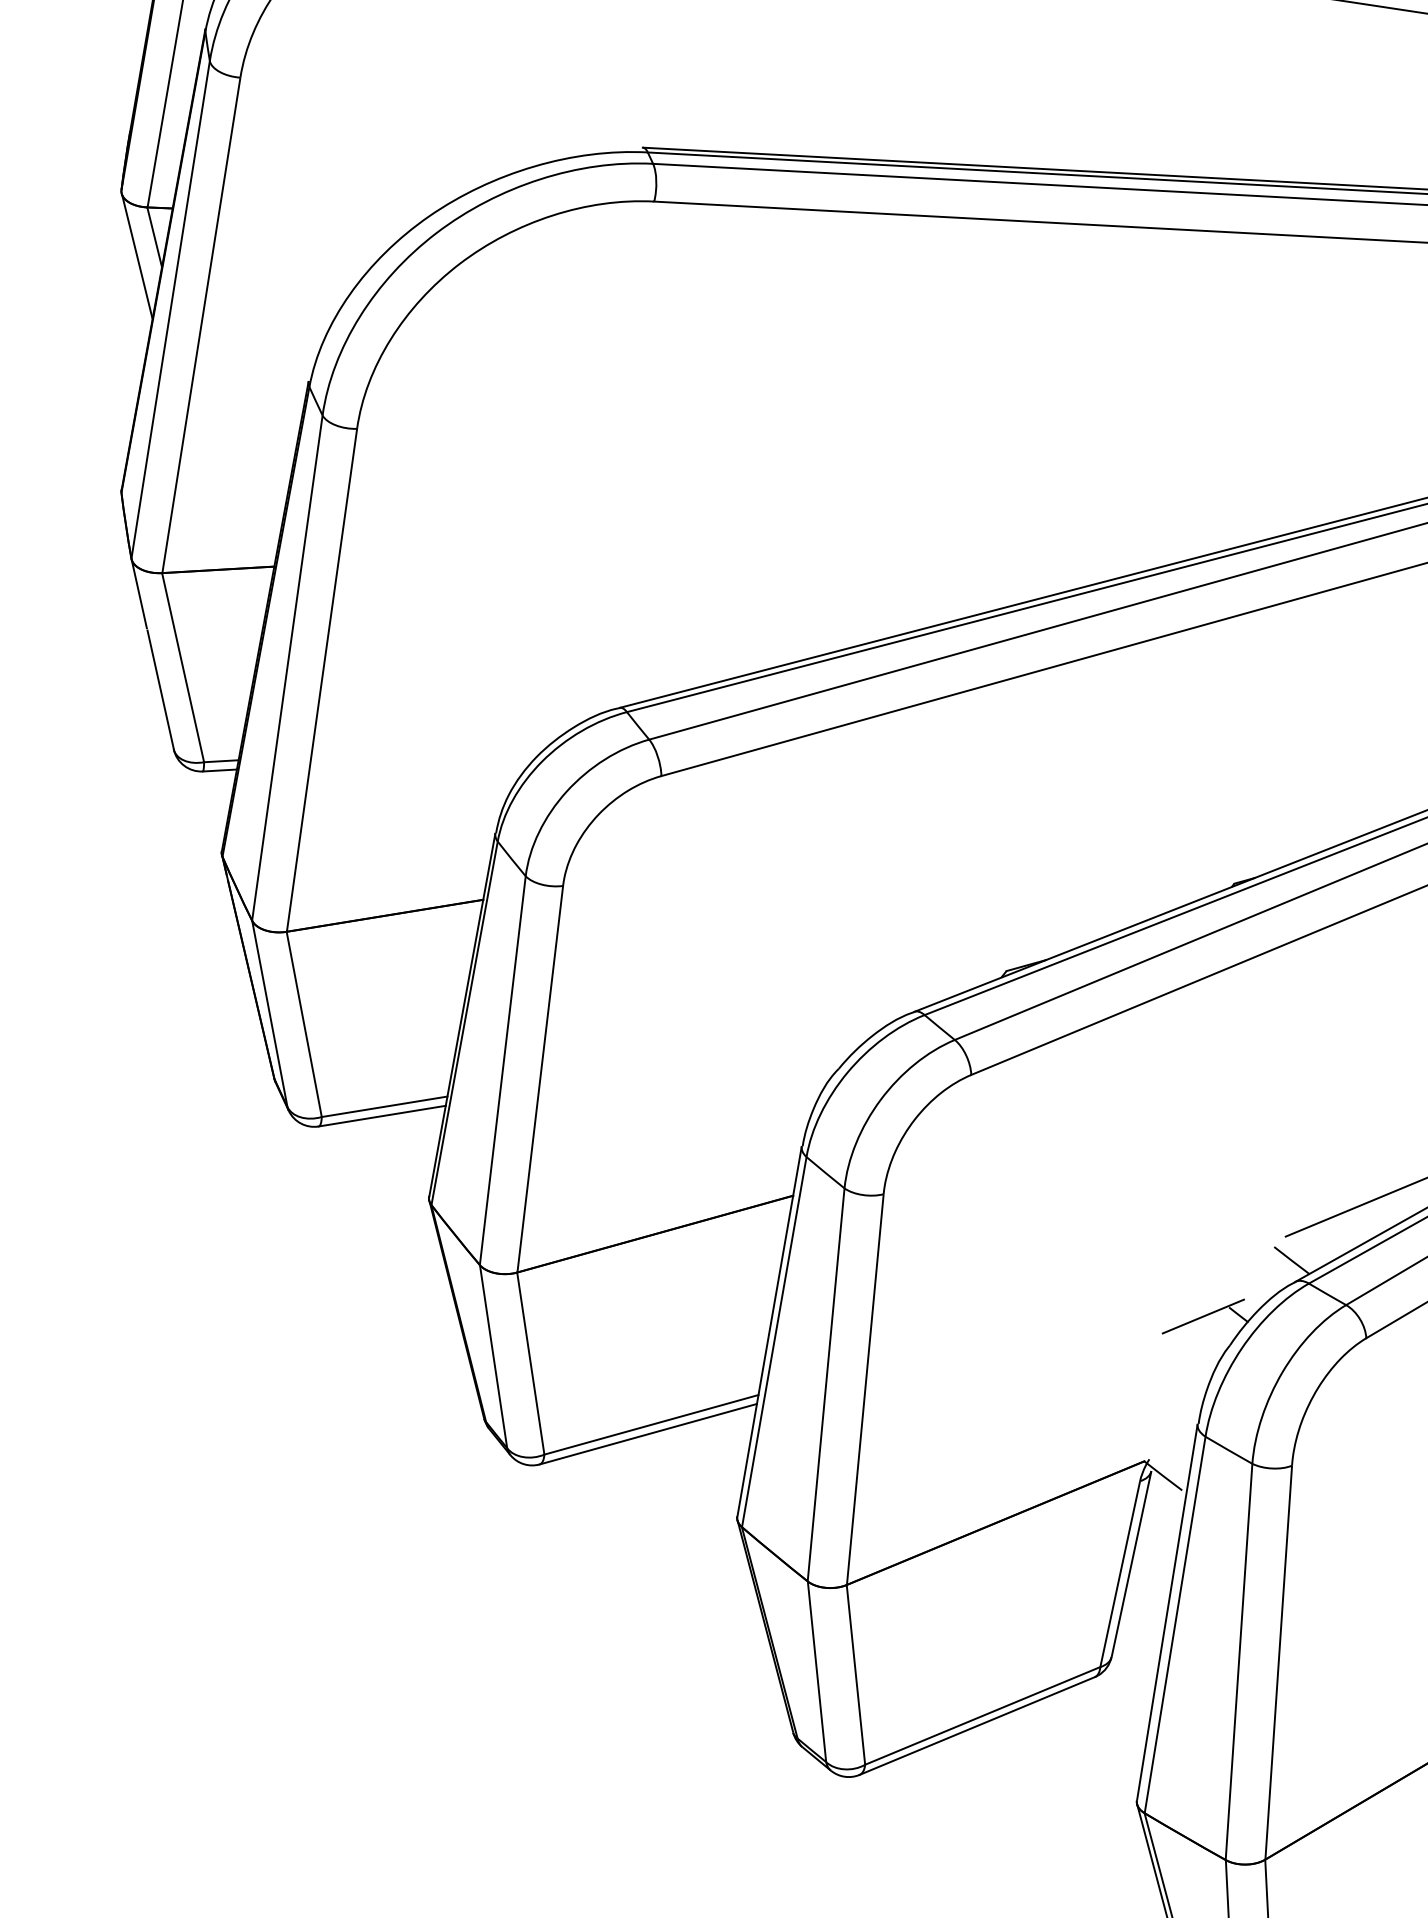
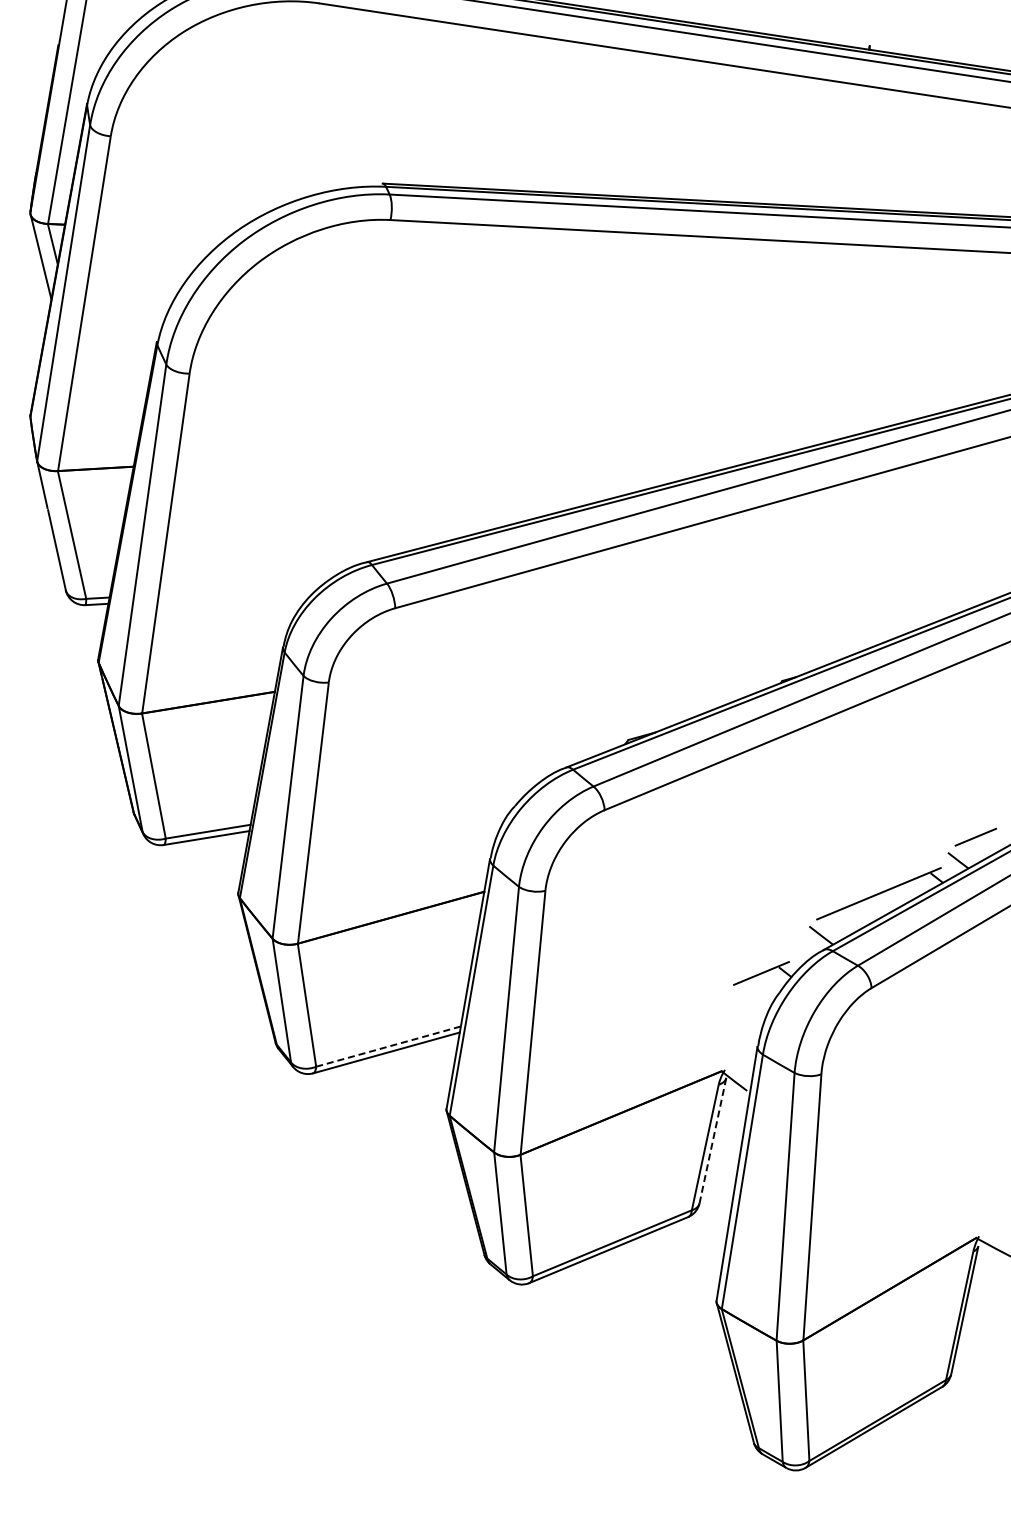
line: (652, 1424) -> (389, 1046), solid -> dashed
line: (1132, 1563) -> (713, 1140), solid -> dashed

